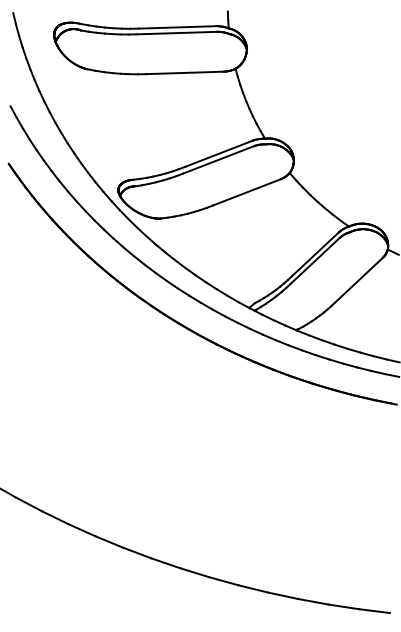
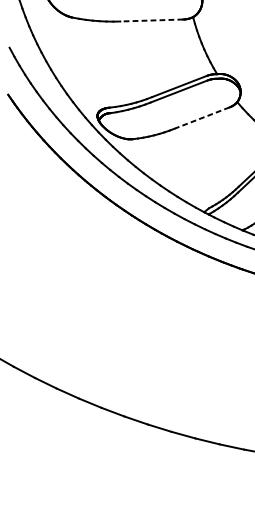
line: (184, 72) -> (151, 20), solid -> dashed
line: (246, 192) -> (202, 118), solid -> dashed

